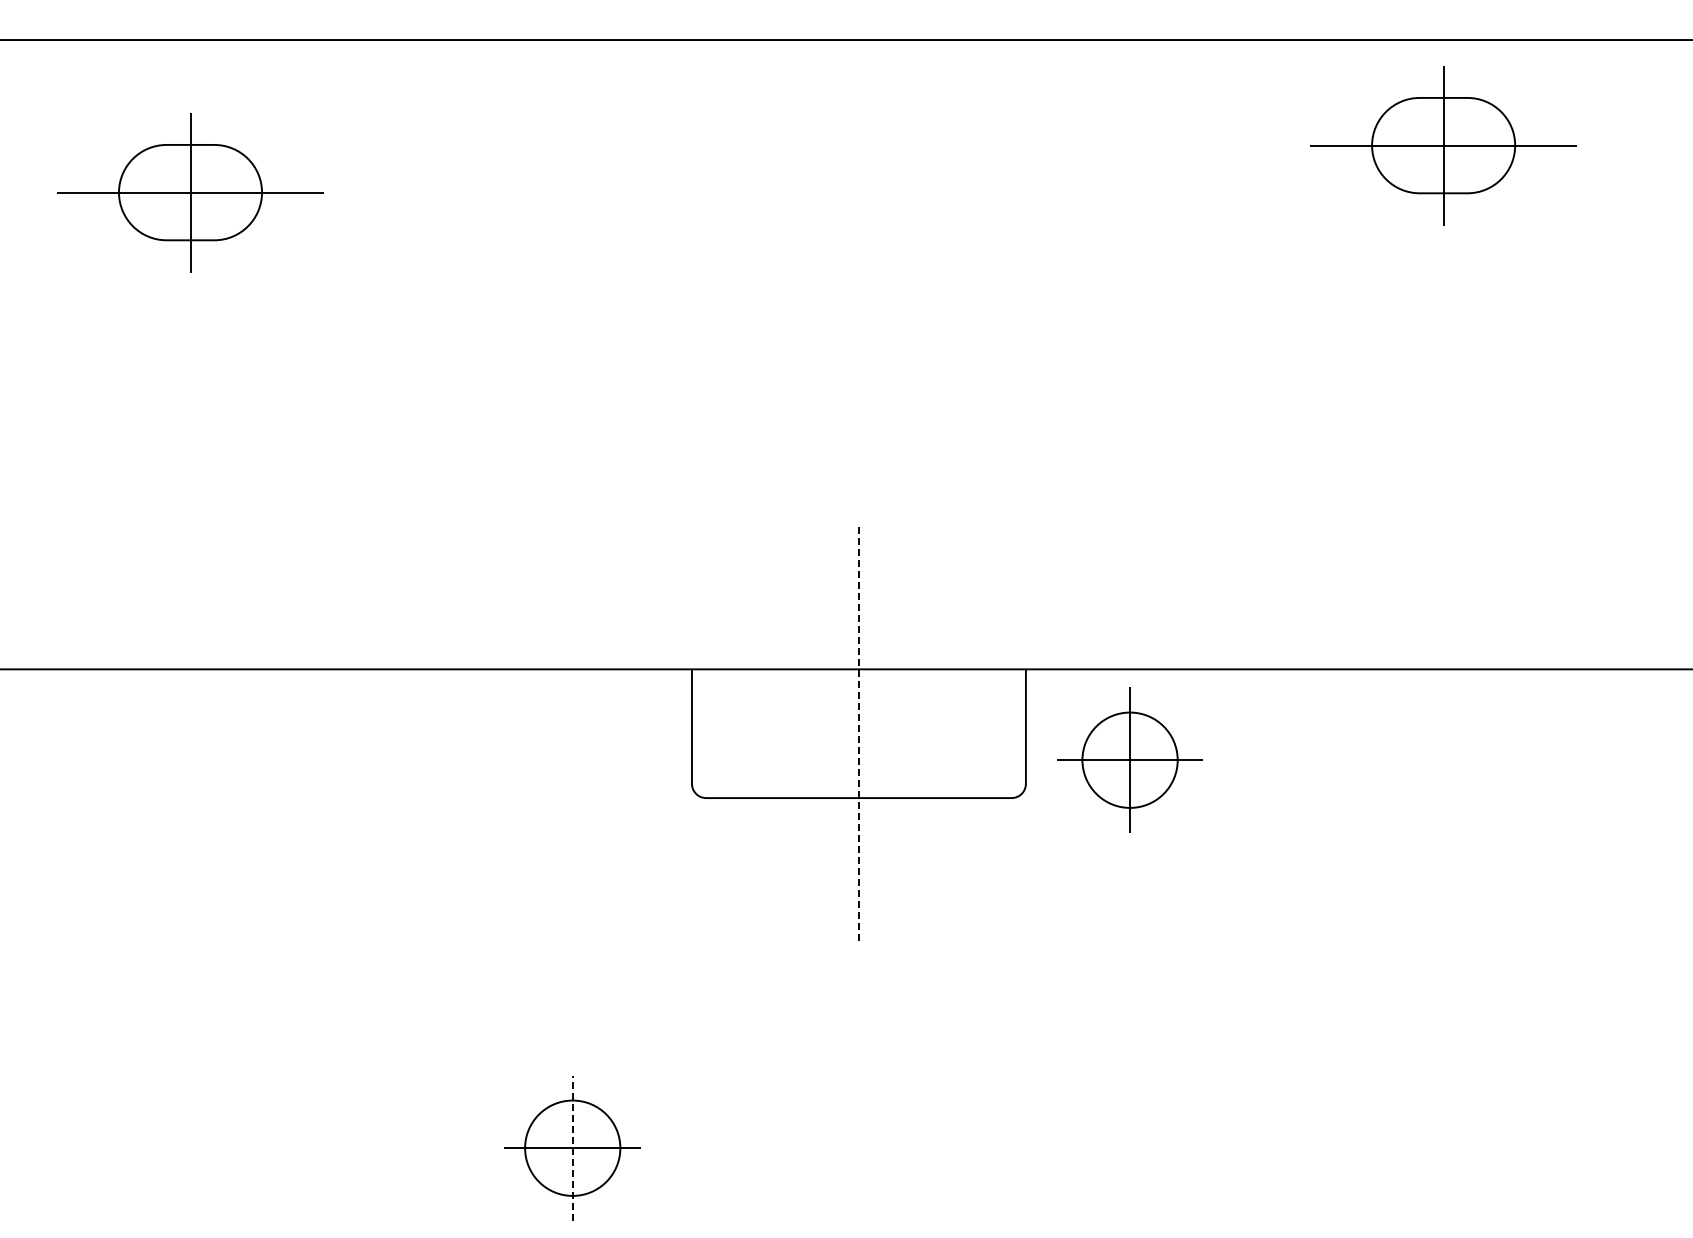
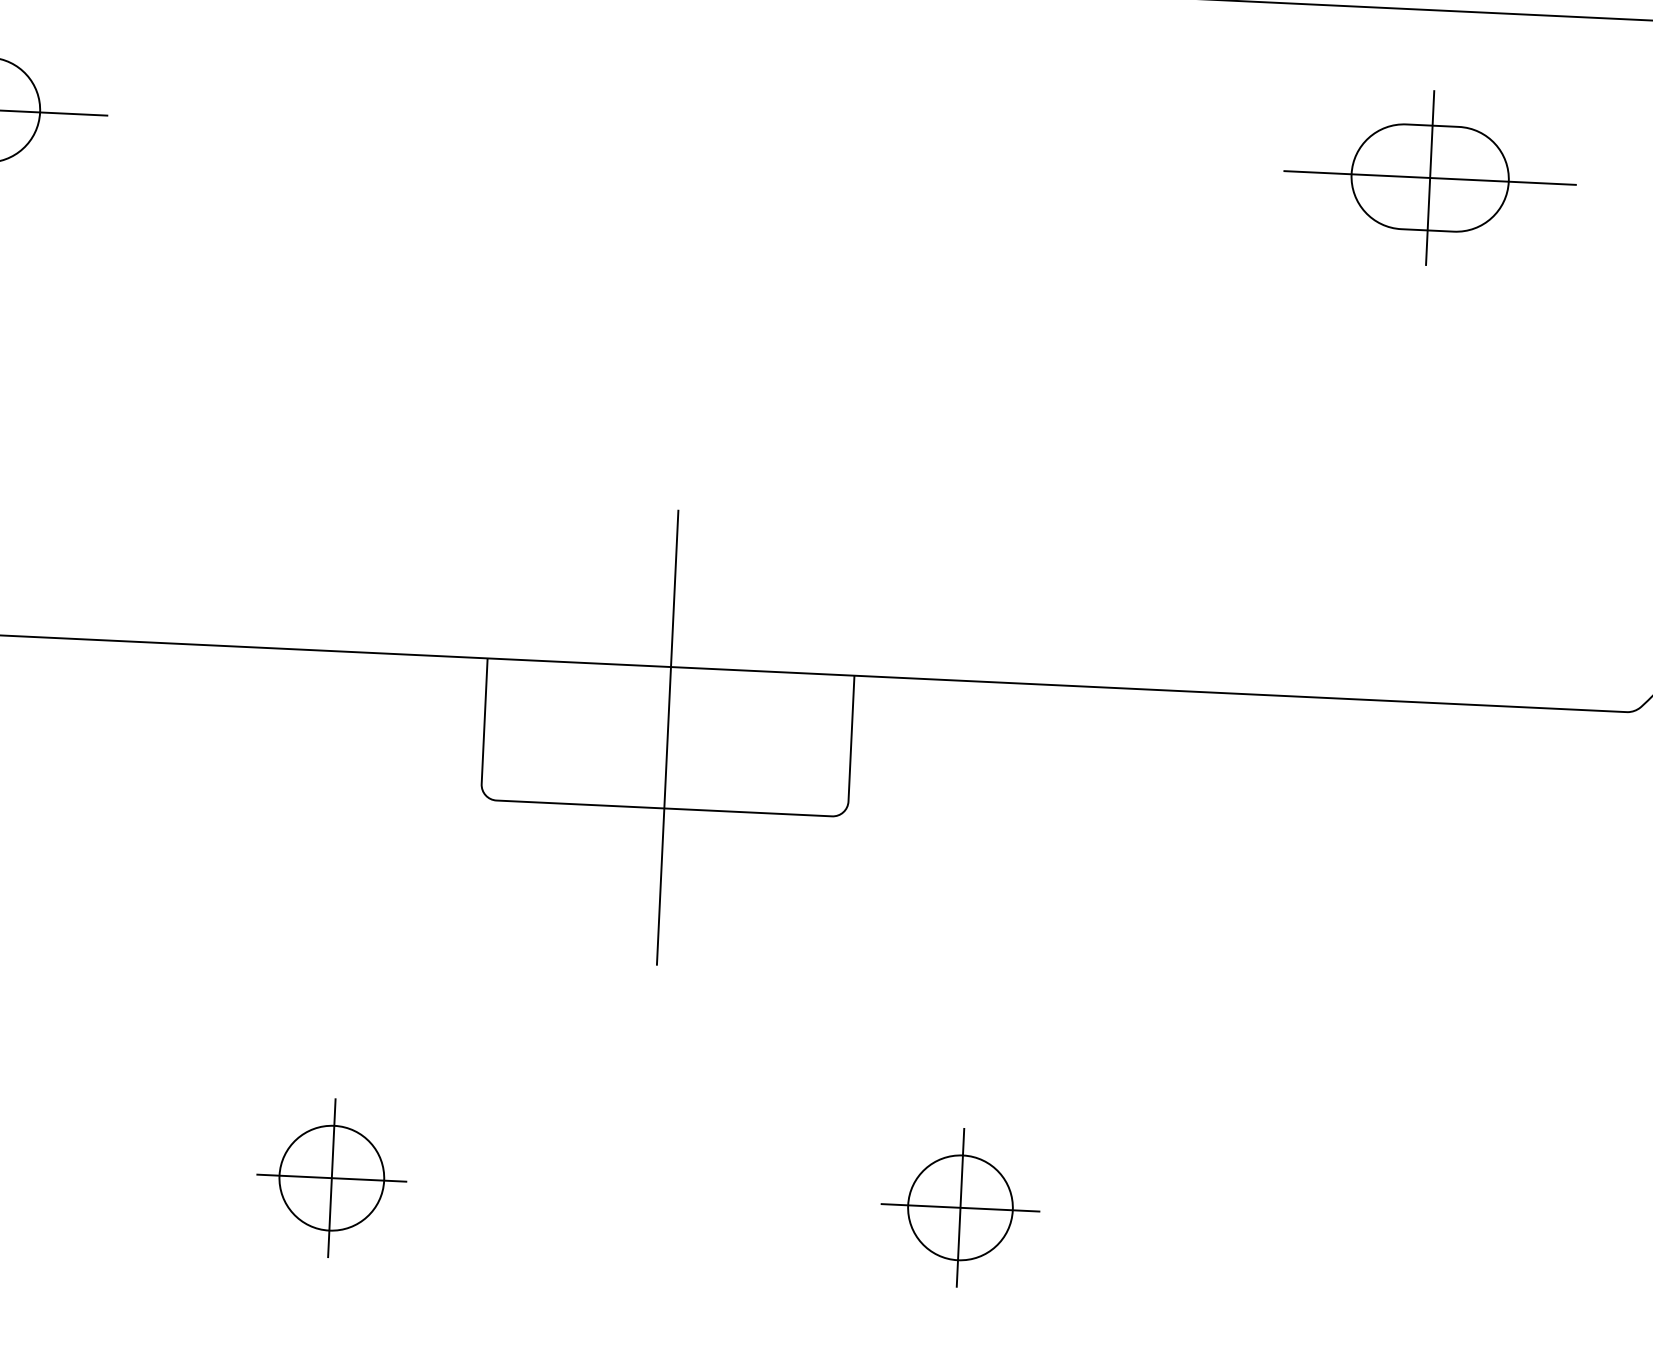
part: (1443, 145) -> (1430, 177), moved
line: (858, 733) -> (667, 737), dashed -> solid
part: (1129, 760) -> (959, 1208), moved
line: (572, 1148) -> (331, 1178), dashed -> solid

